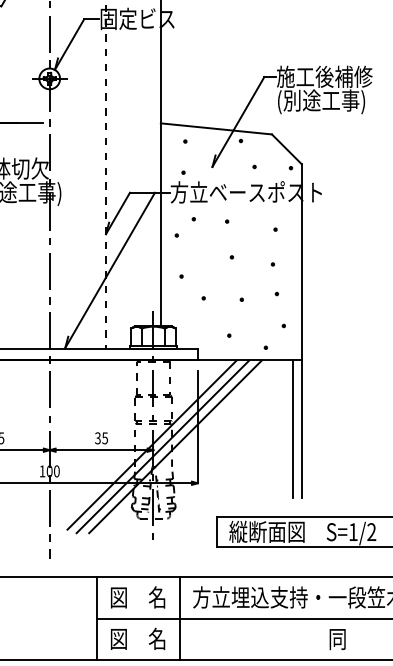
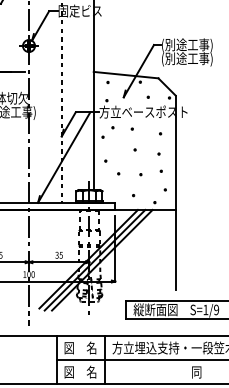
text: (323, 77) -> (188, 45), 施工後補修 -> (別途工事)
line: (292, 428) -> (170, 249), removed
text: (371, 533) -> (216, 310), S=1/2 -> S=1/9

